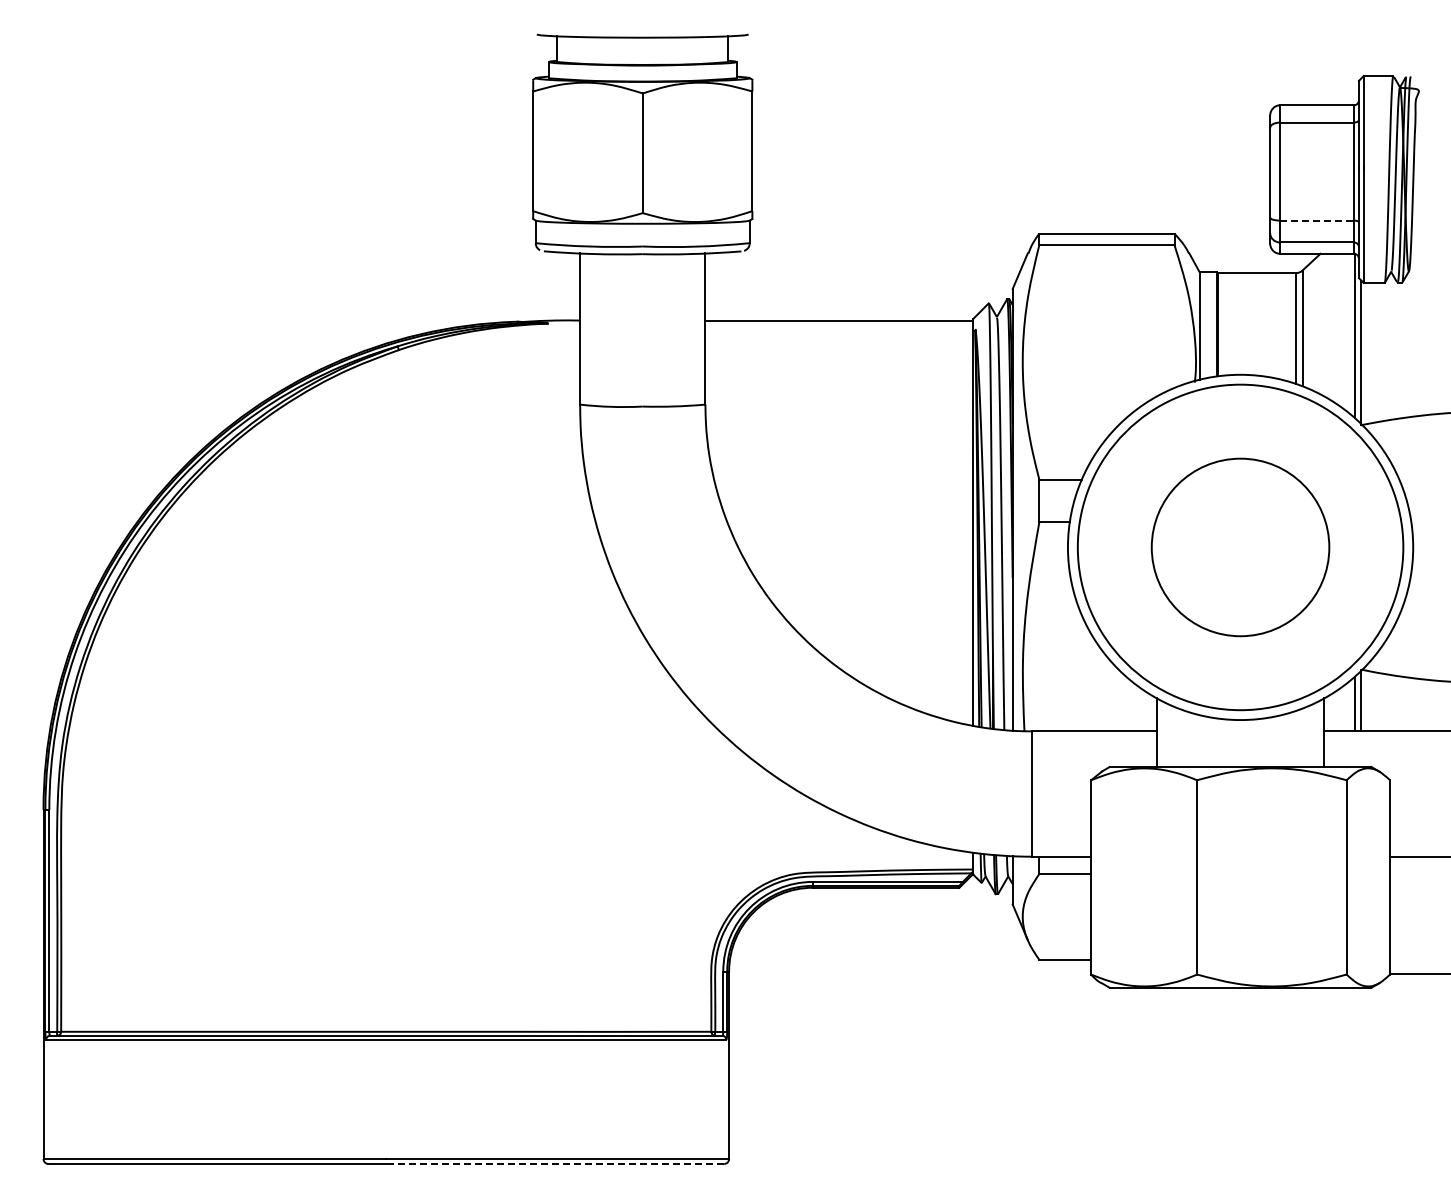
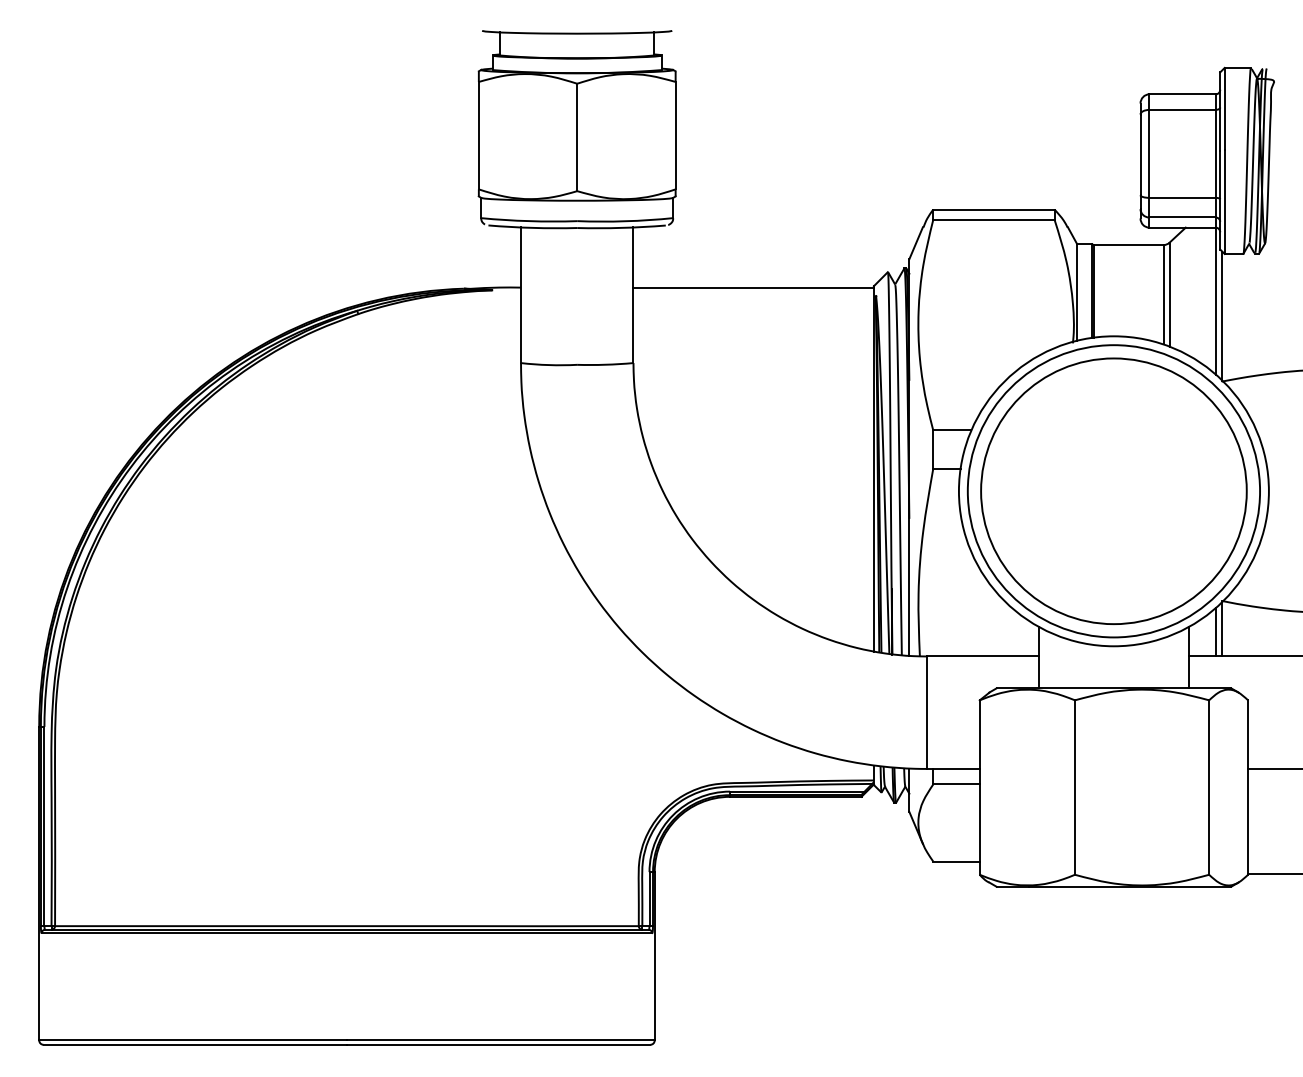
line: (1317, 220) -> (1182, 197), dashed -> solid
circle: (1240, 547) -> (1113, 491), size x1.67
line: (555, 1163) -> (498, 1044), dashed -> solid

